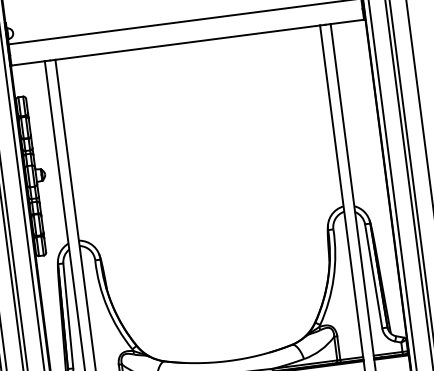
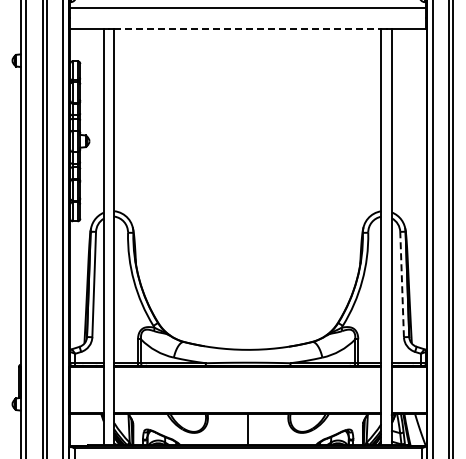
line: (188, 42) -> (248, 28), solid -> dashed
line: (374, 276) -> (402, 284), solid -> dashed

